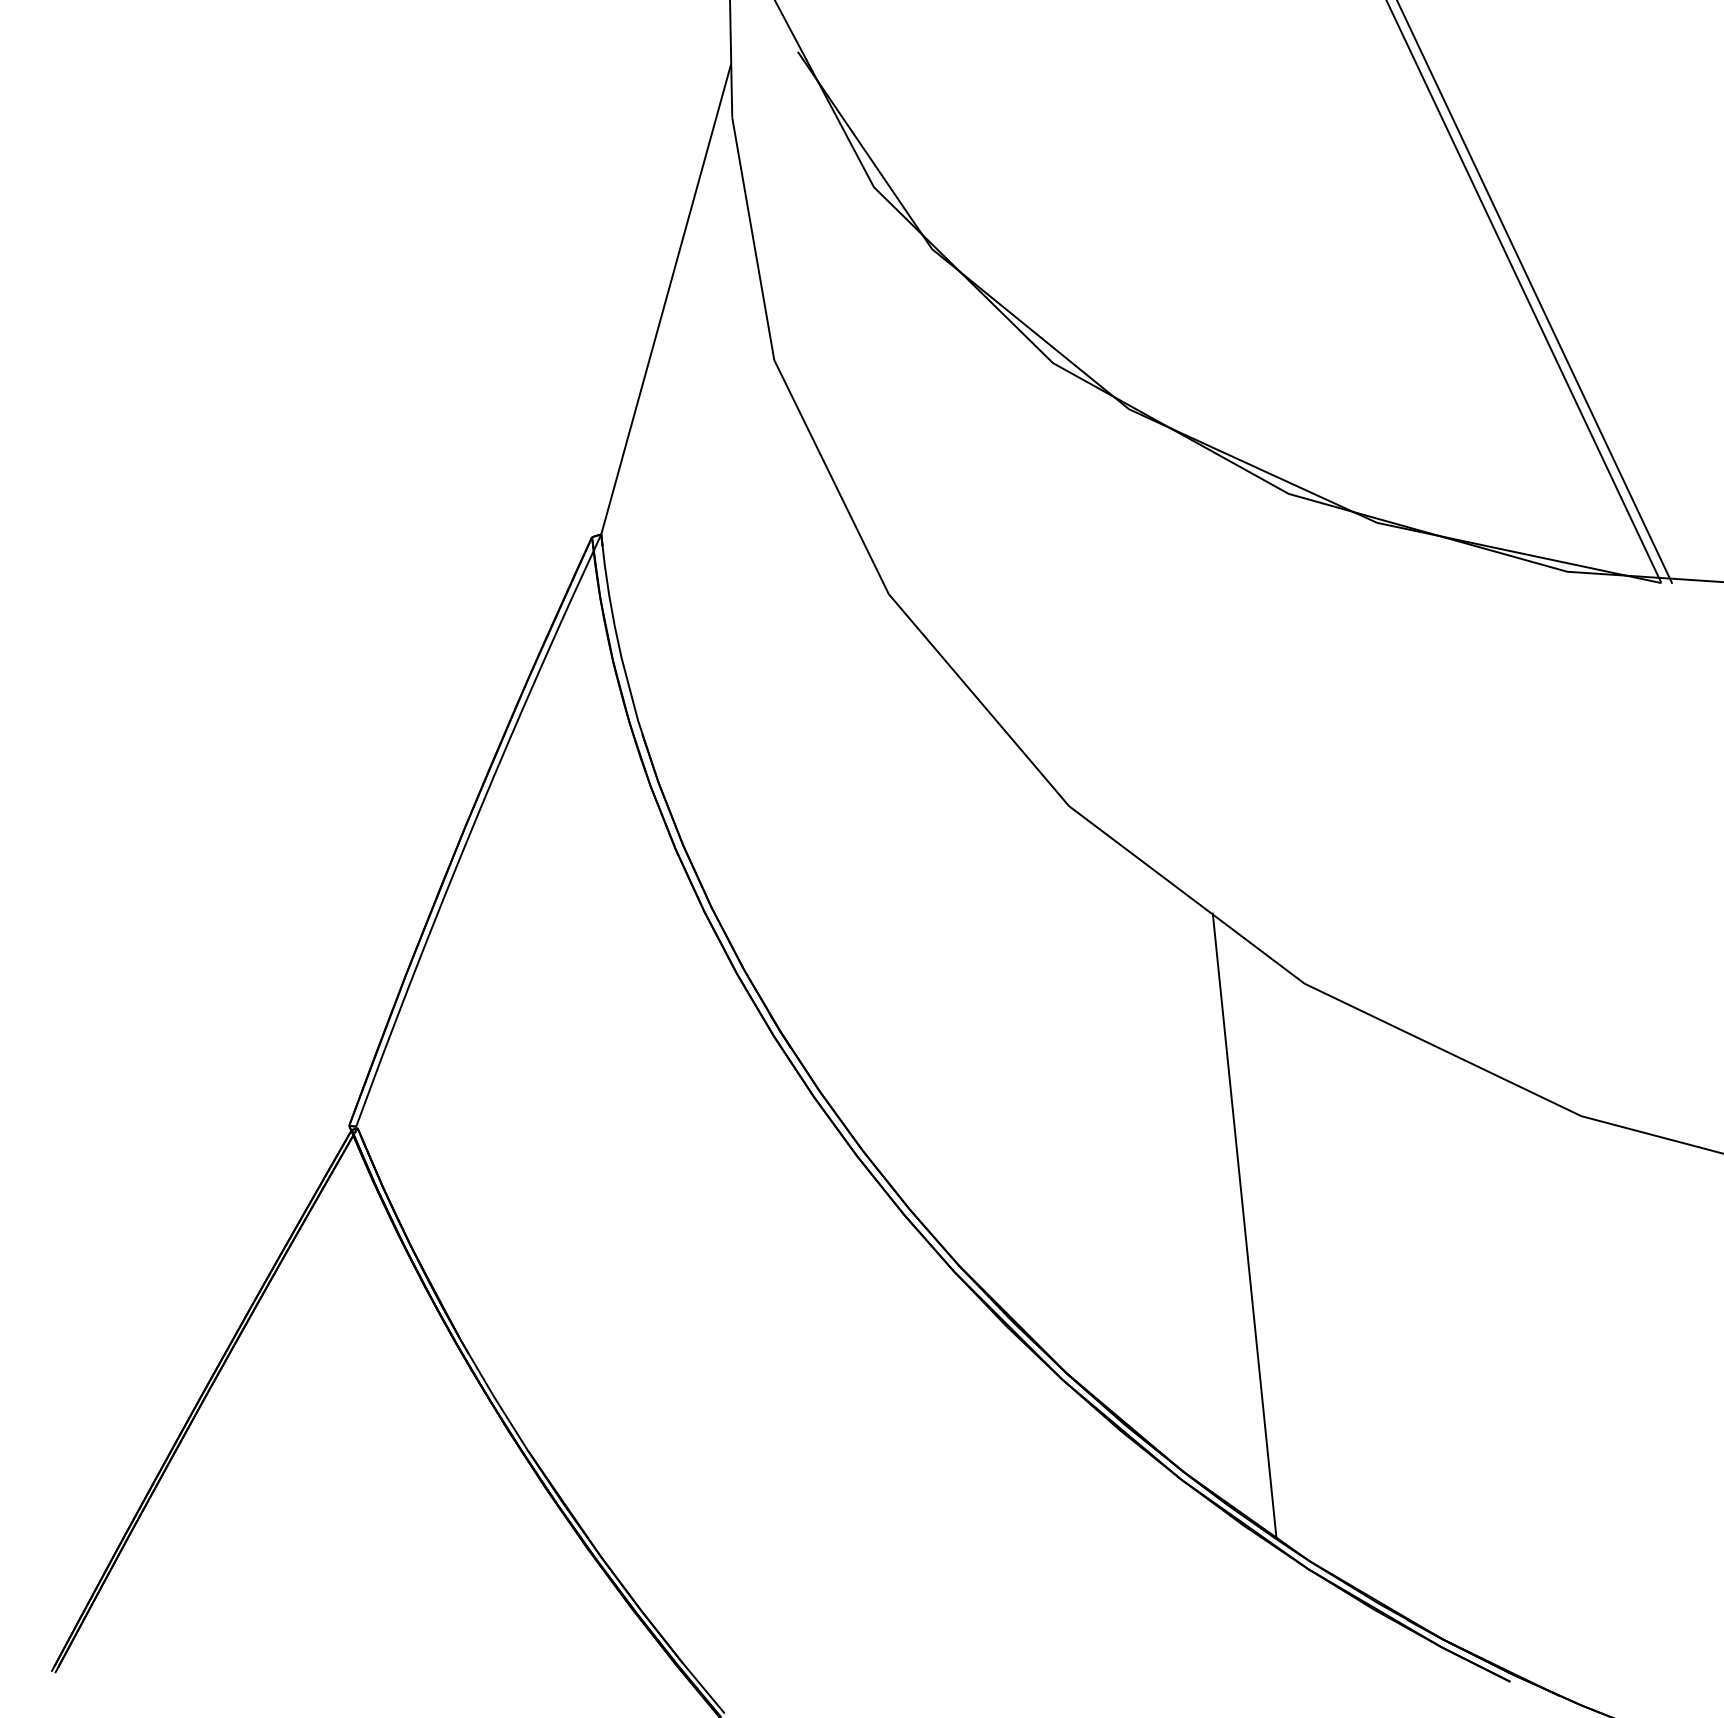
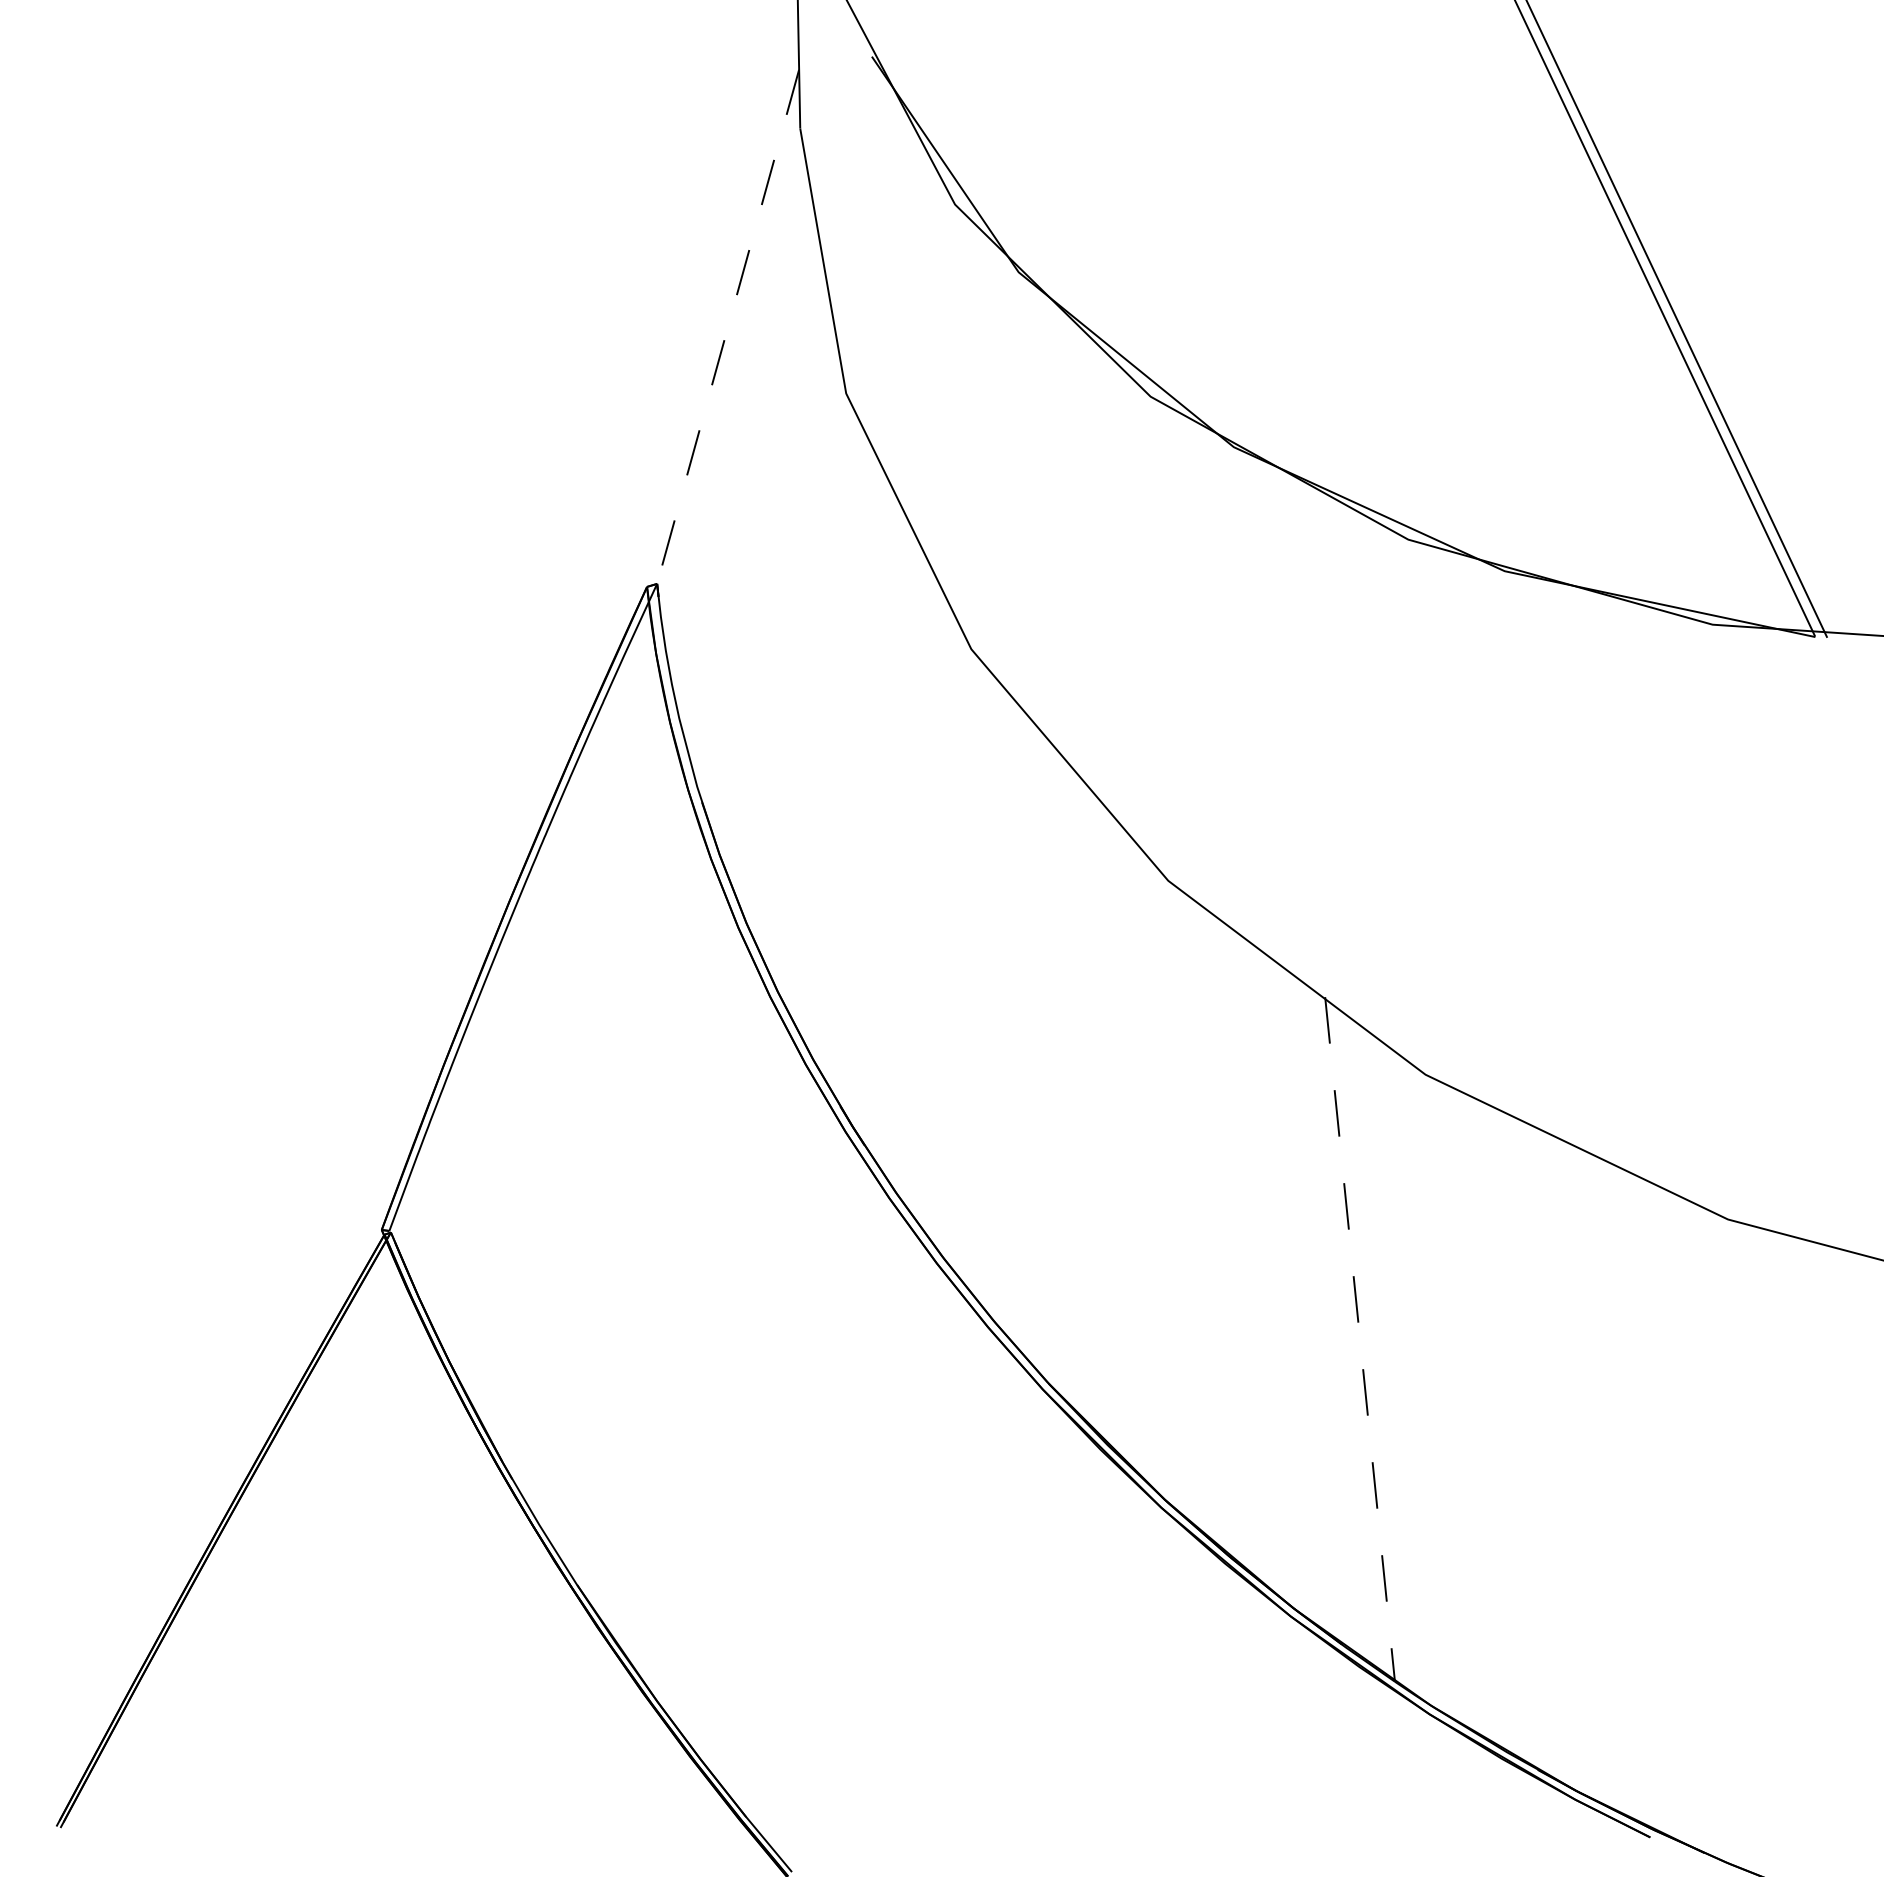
line: (666, 298) -> (728, 326), solid -> dashed
line: (1245, 1226) -> (1360, 1340), solid -> dashed

